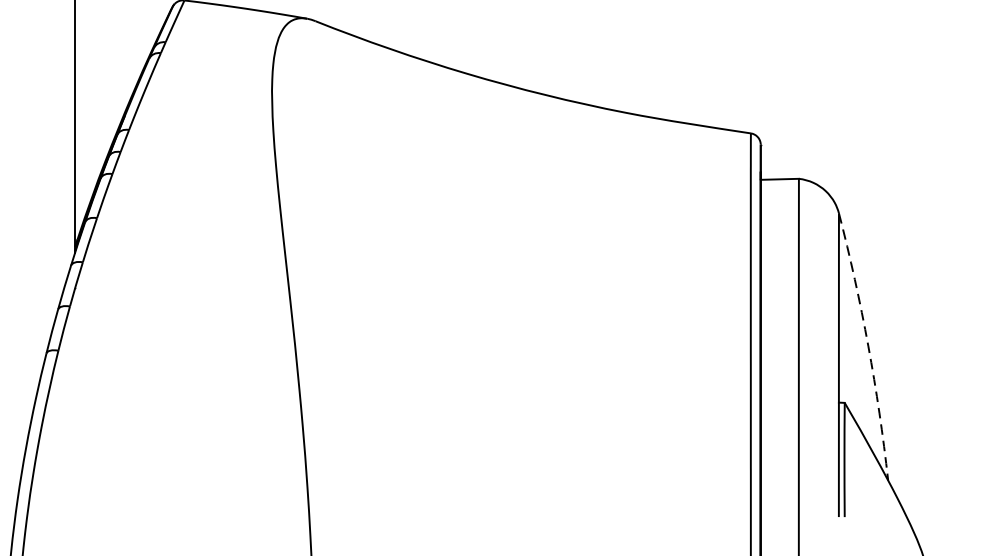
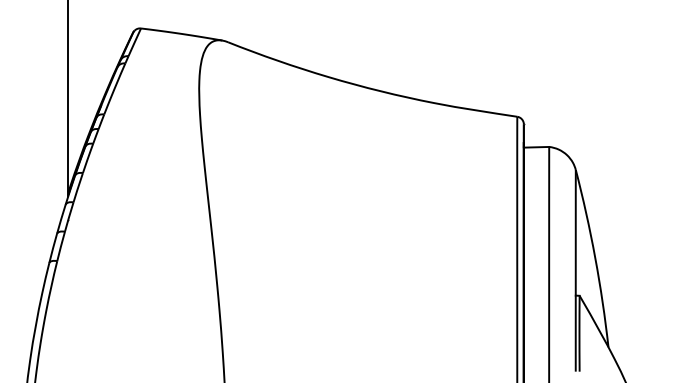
arc: (868, 346) -> (595, 258), dashed -> solid

